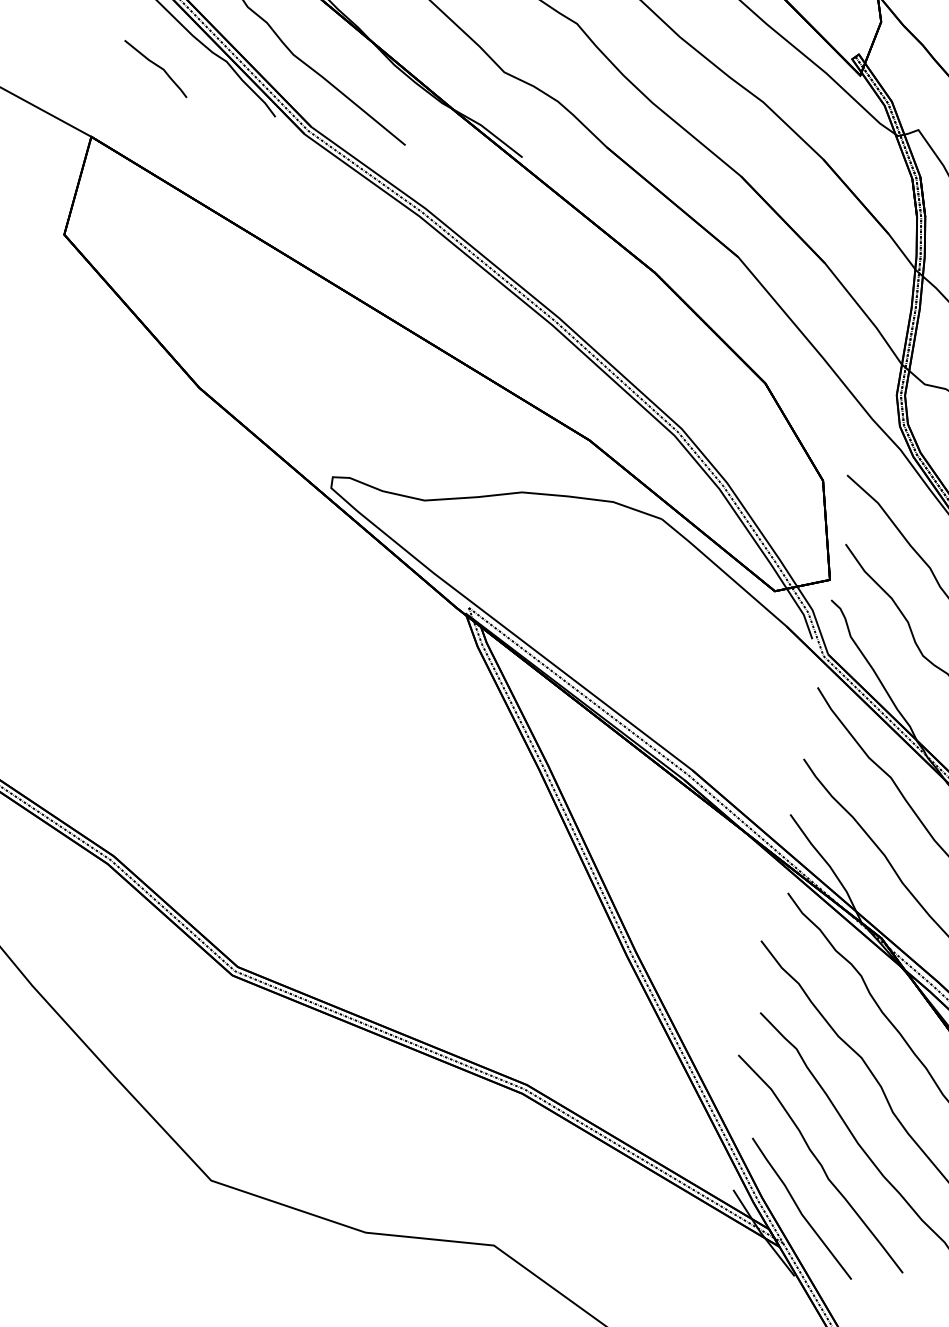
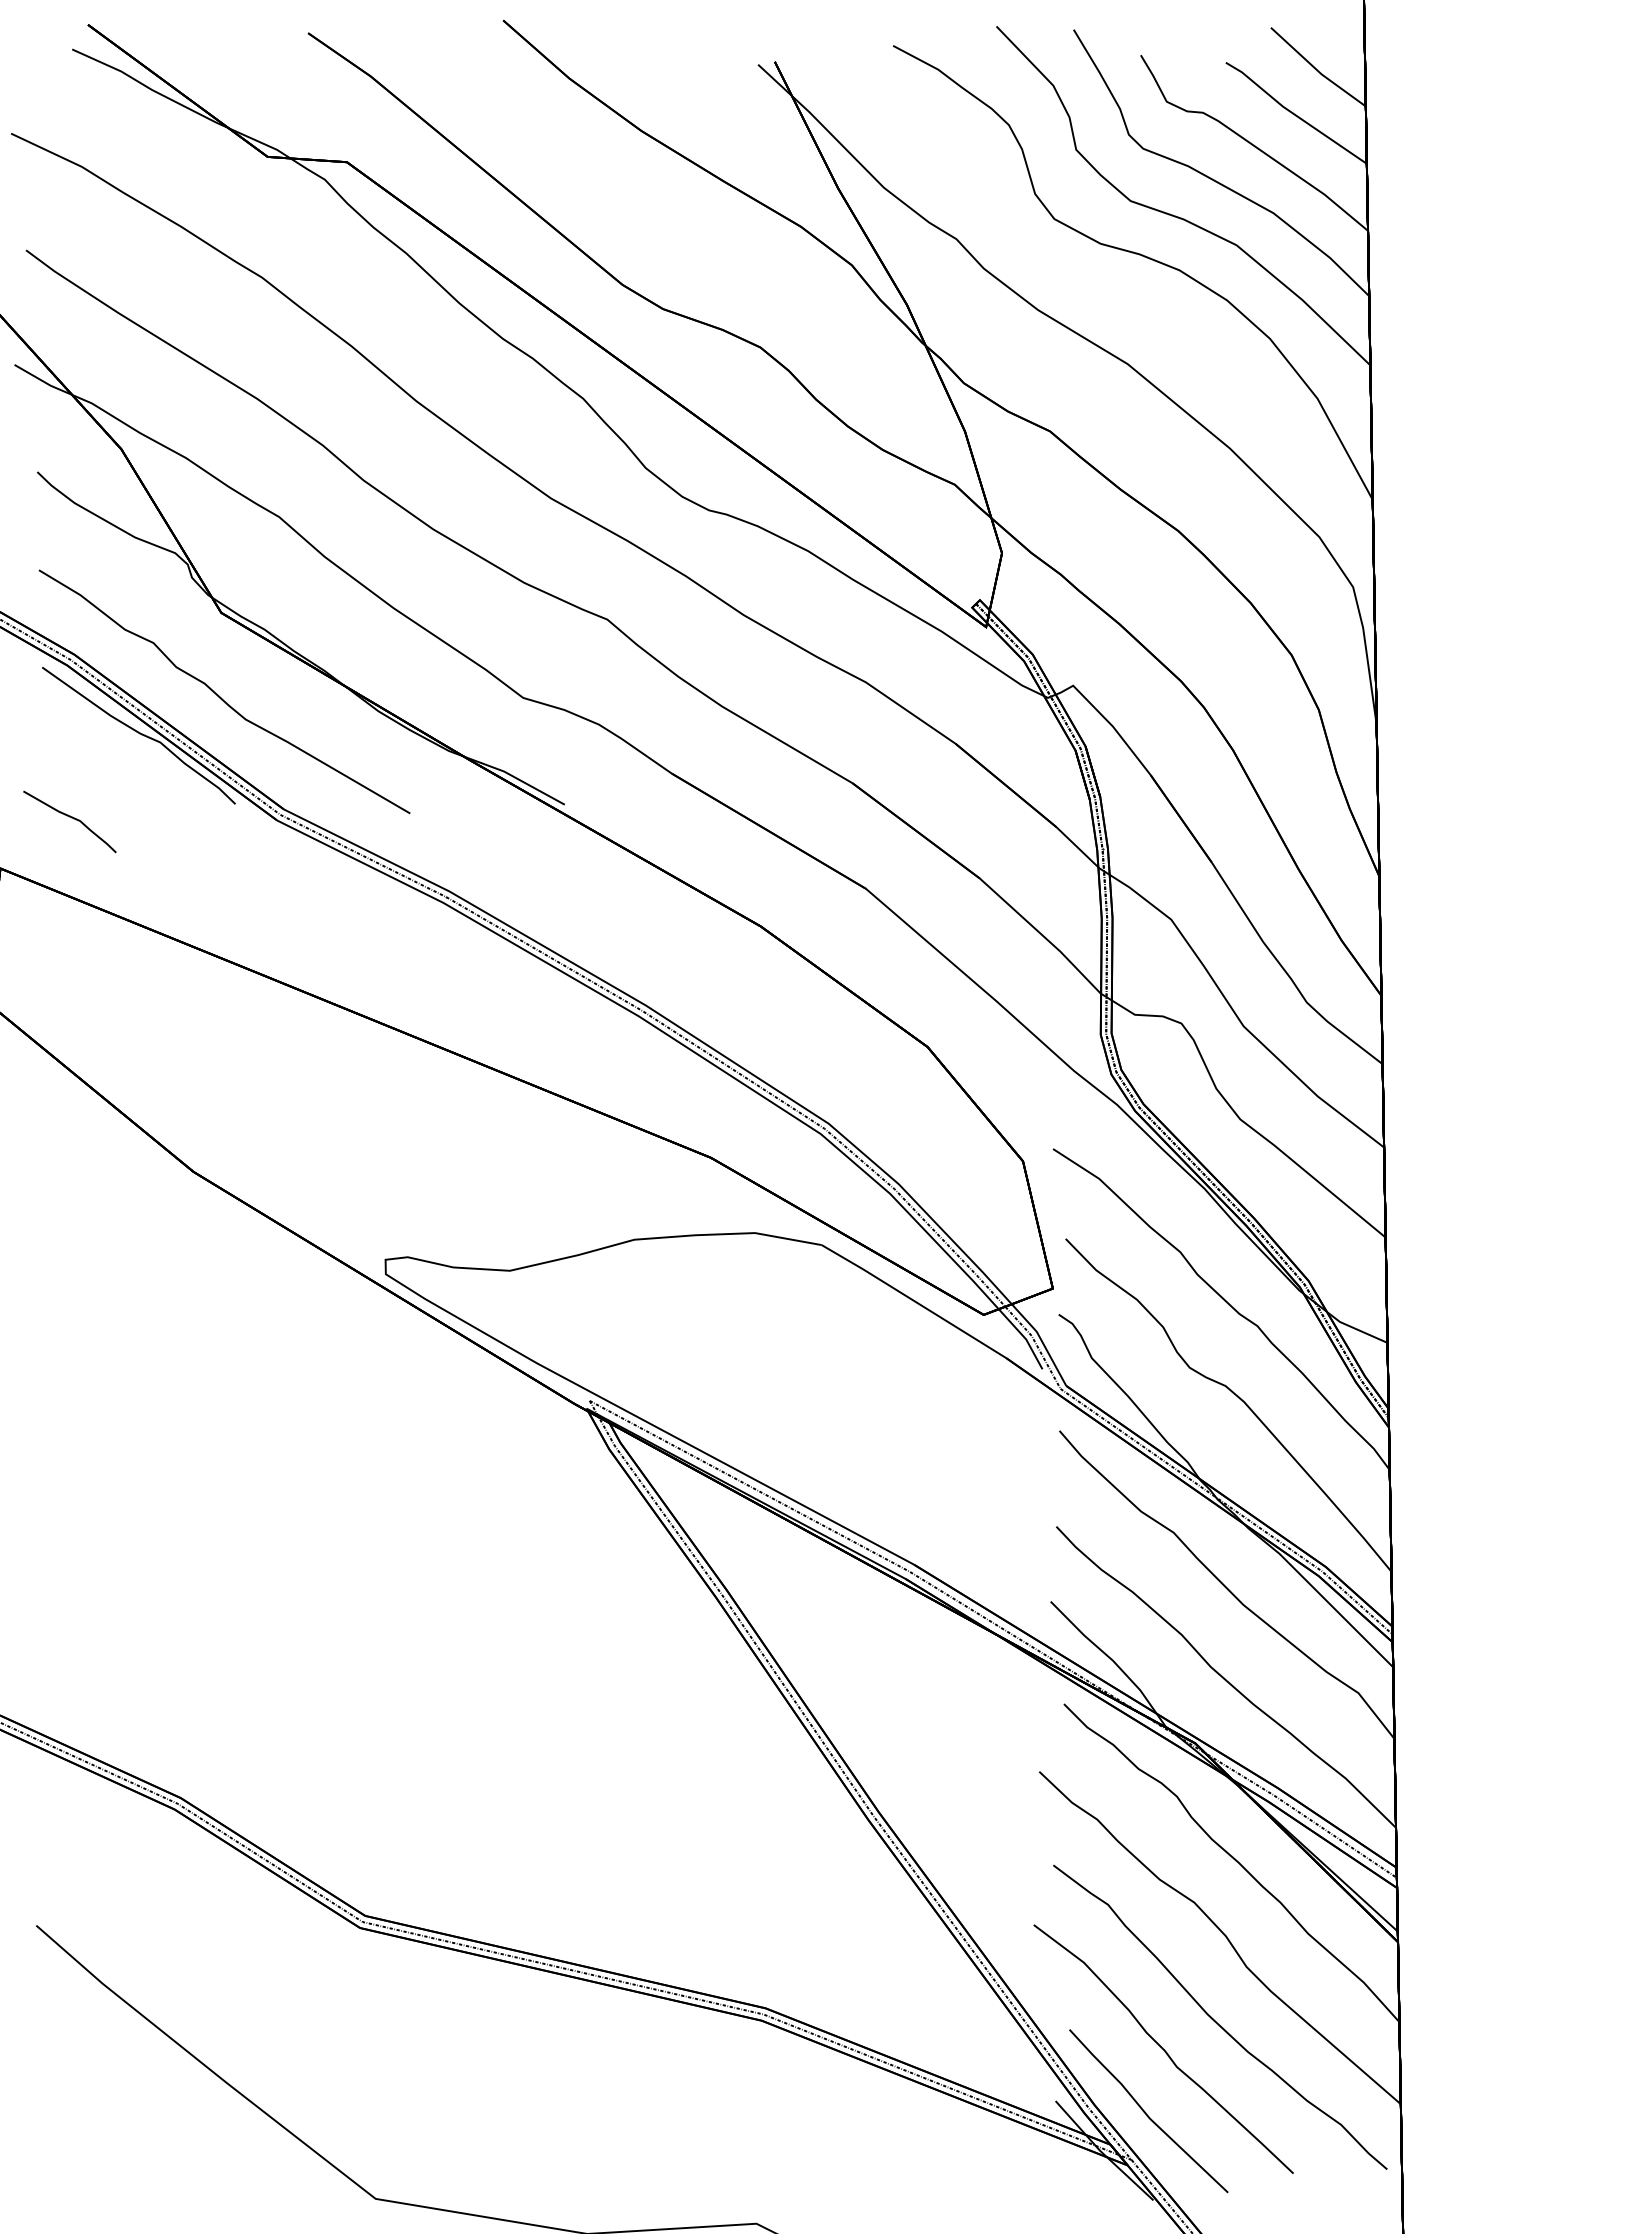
curve: (157, 66) -> (71, 818), moved

